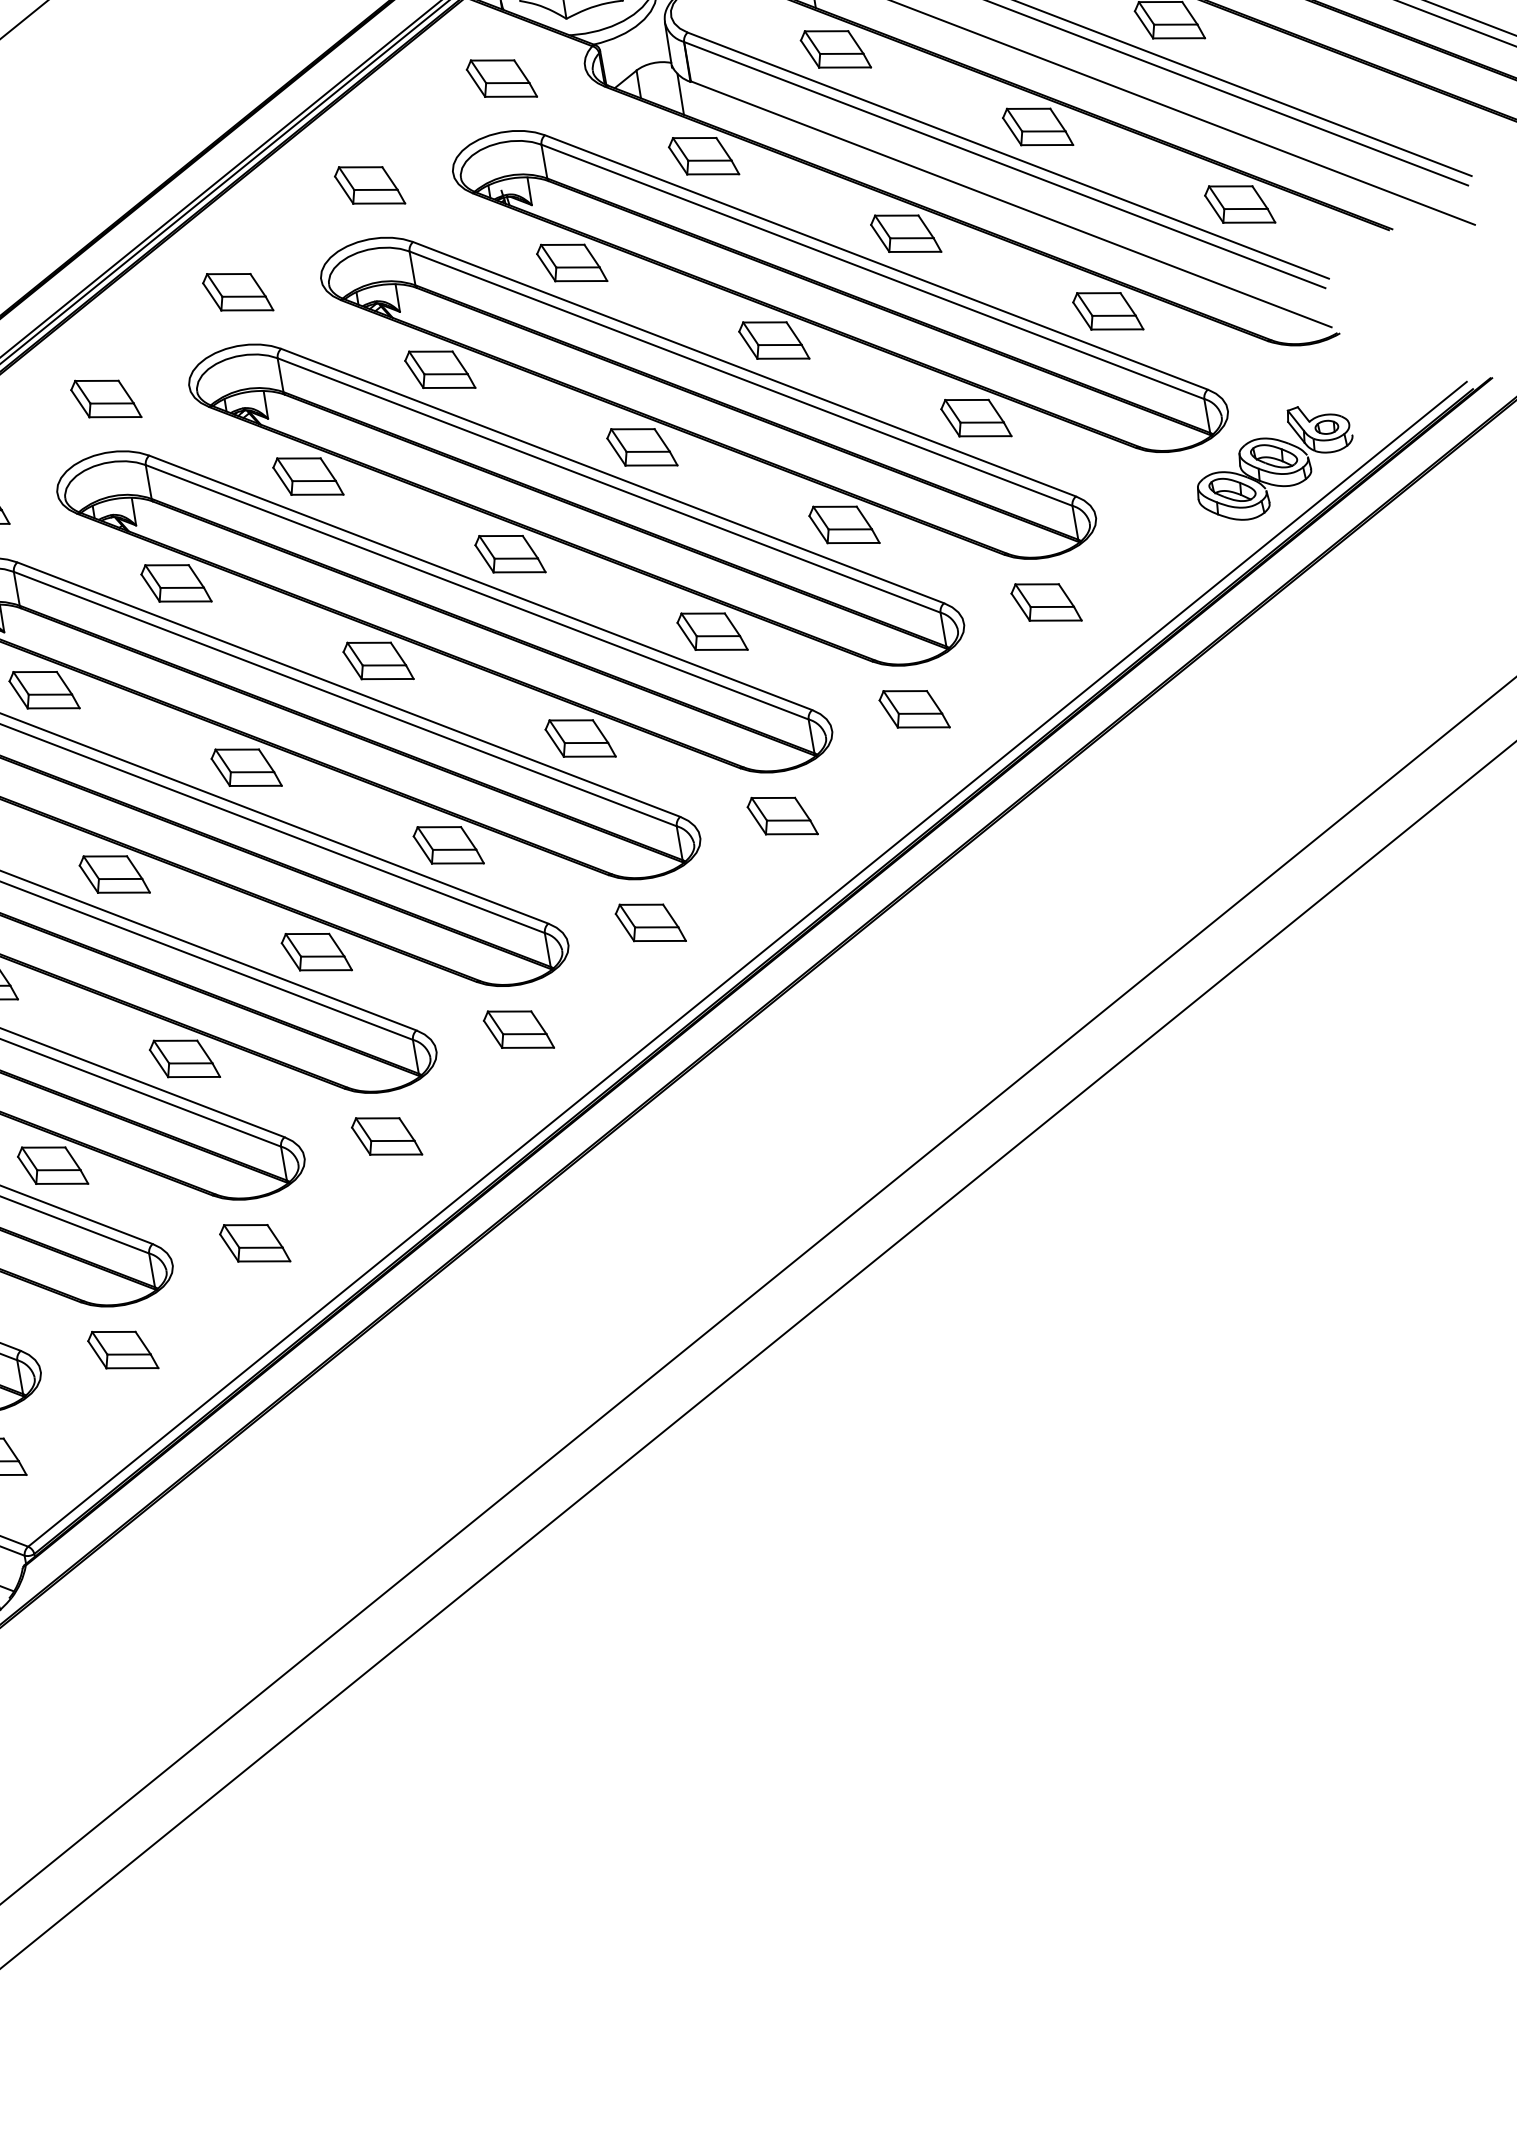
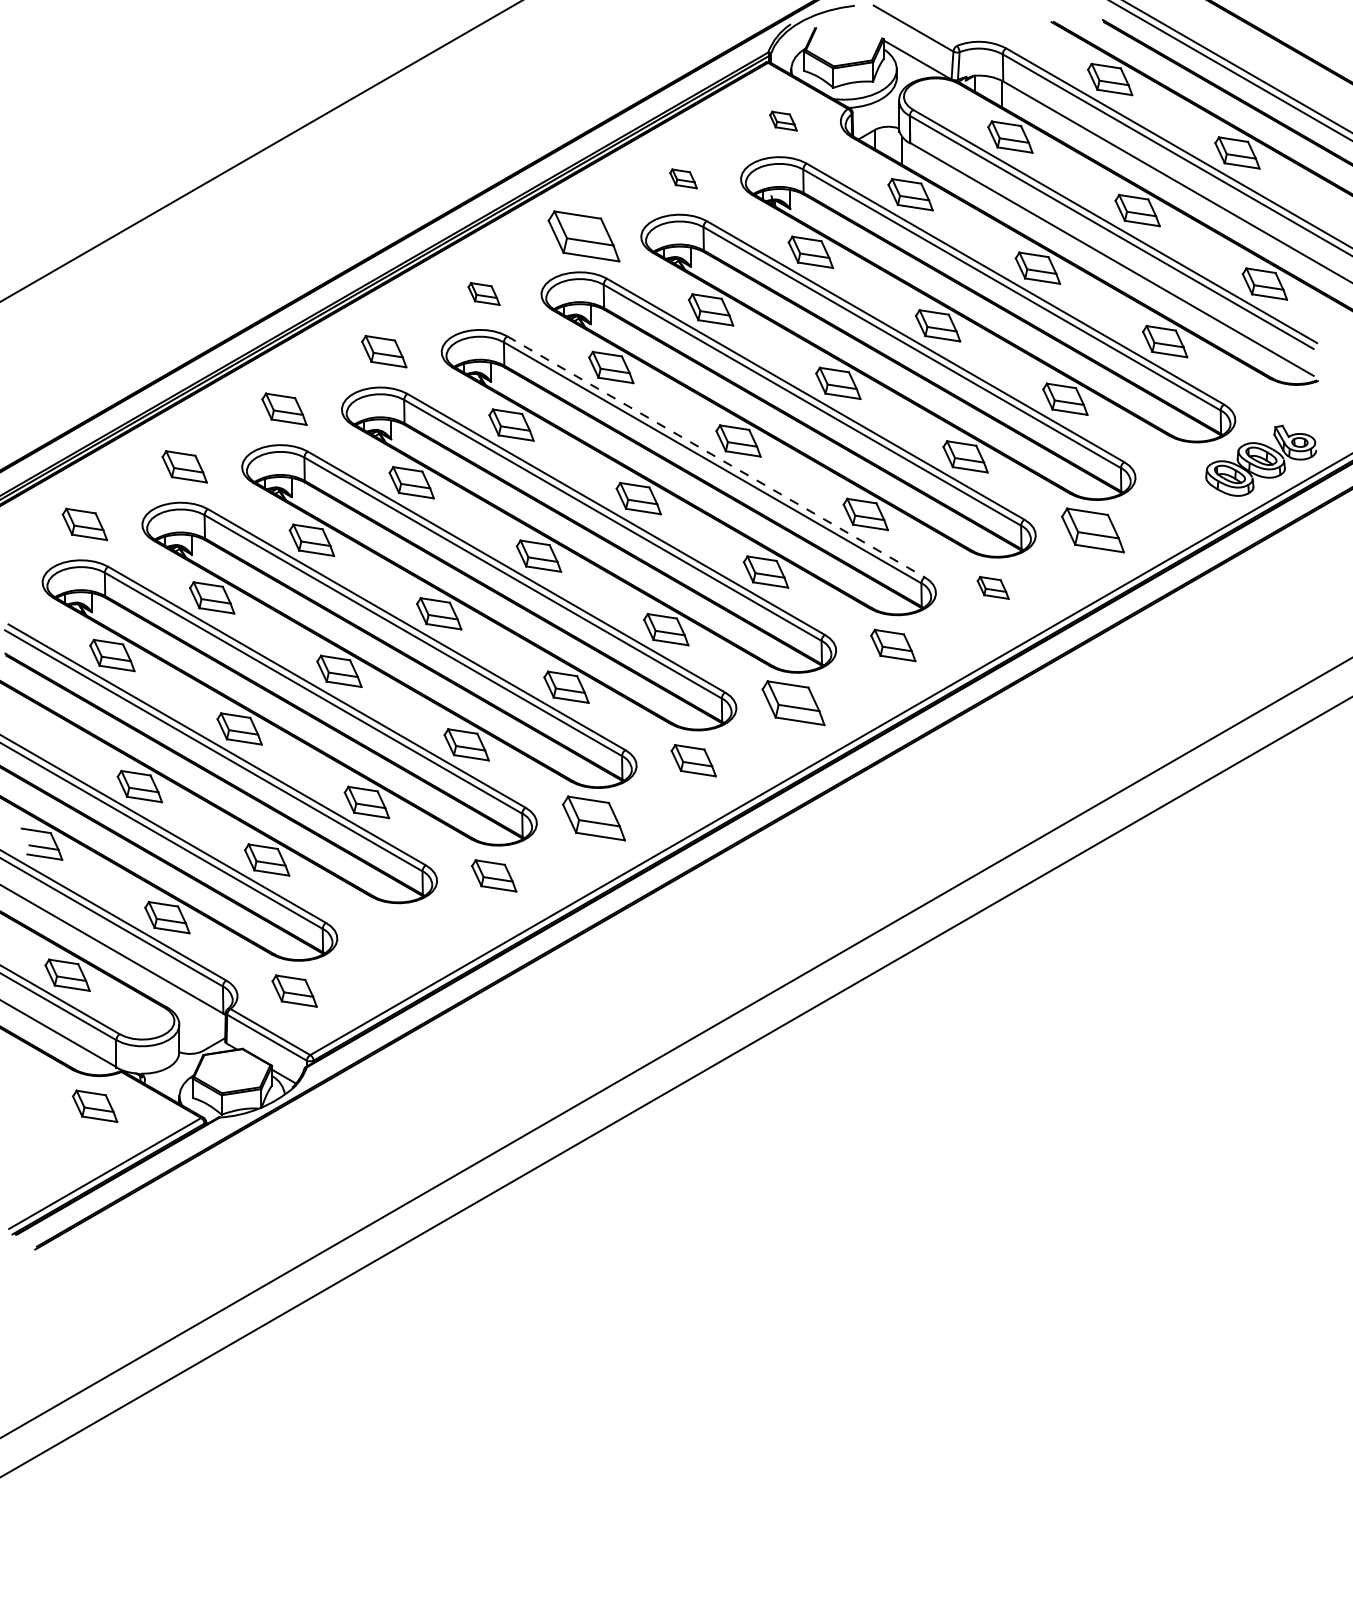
part: (501, 77) -> (783, 120), size x0.6
part: (369, 185) -> (683, 178), size x0.6
part: (237, 292) -> (583, 236), size x1.6
part: (104, 398) -> (483, 293), size x0.7
line: (481, 582) -> (716, 456), solid -> dashed
part: (1045, 601) -> (1092, 529), size x1.4
part: (914, 708) -> (993, 587), size x0.7
part: (650, 922) -> (793, 702), size x1.4
part: (385, 1135) -> (593, 817), size x1.4
part: (122, 1350) -> (394, 933), removed

